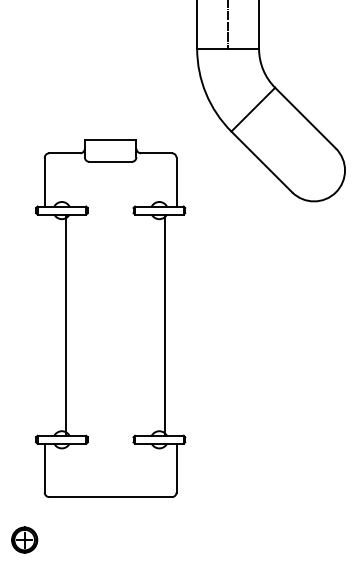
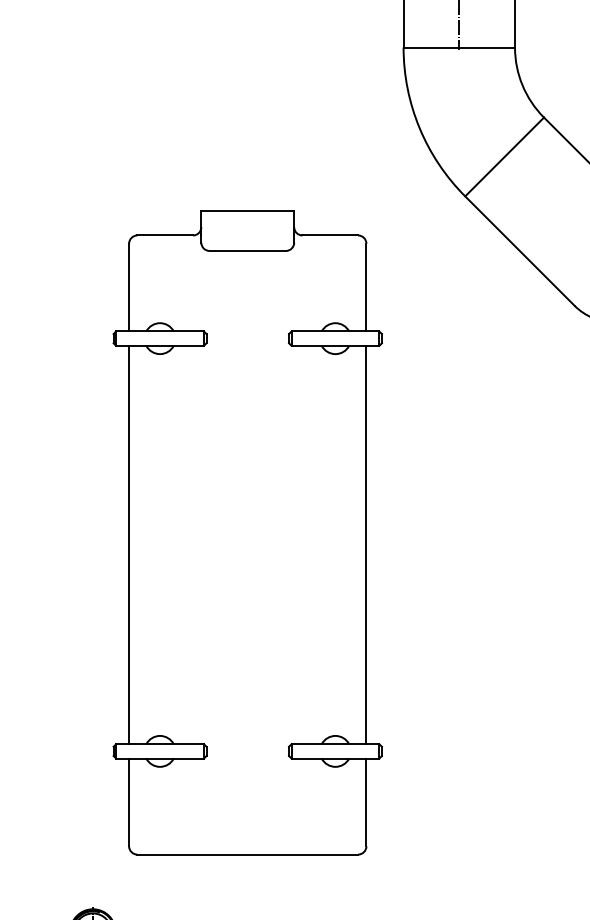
line: (65, 324) -> (128, 543), moved
line: (164, 324) -> (366, 543), moved

